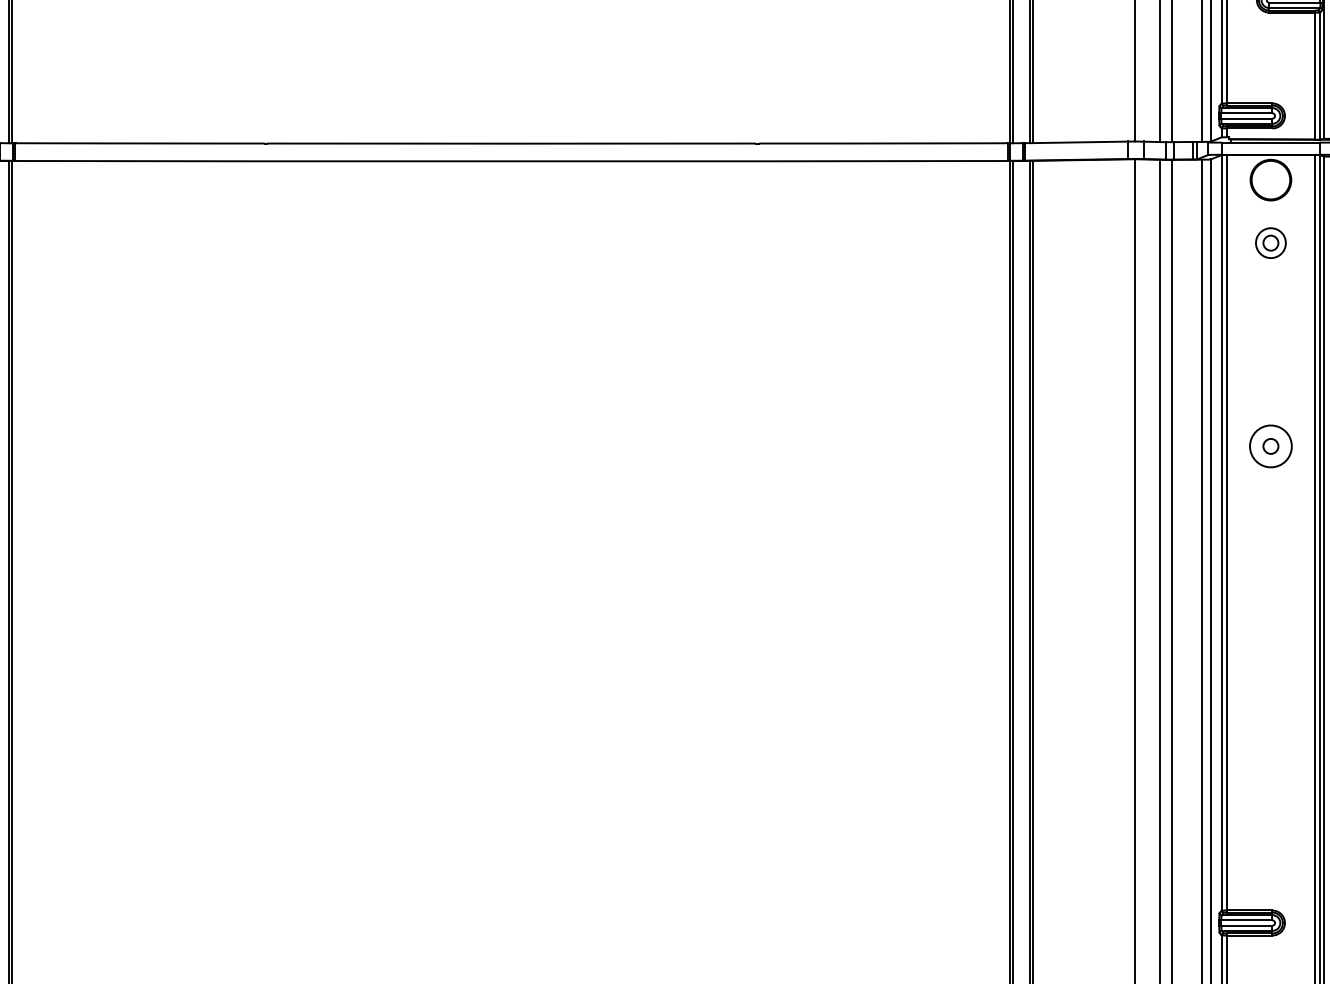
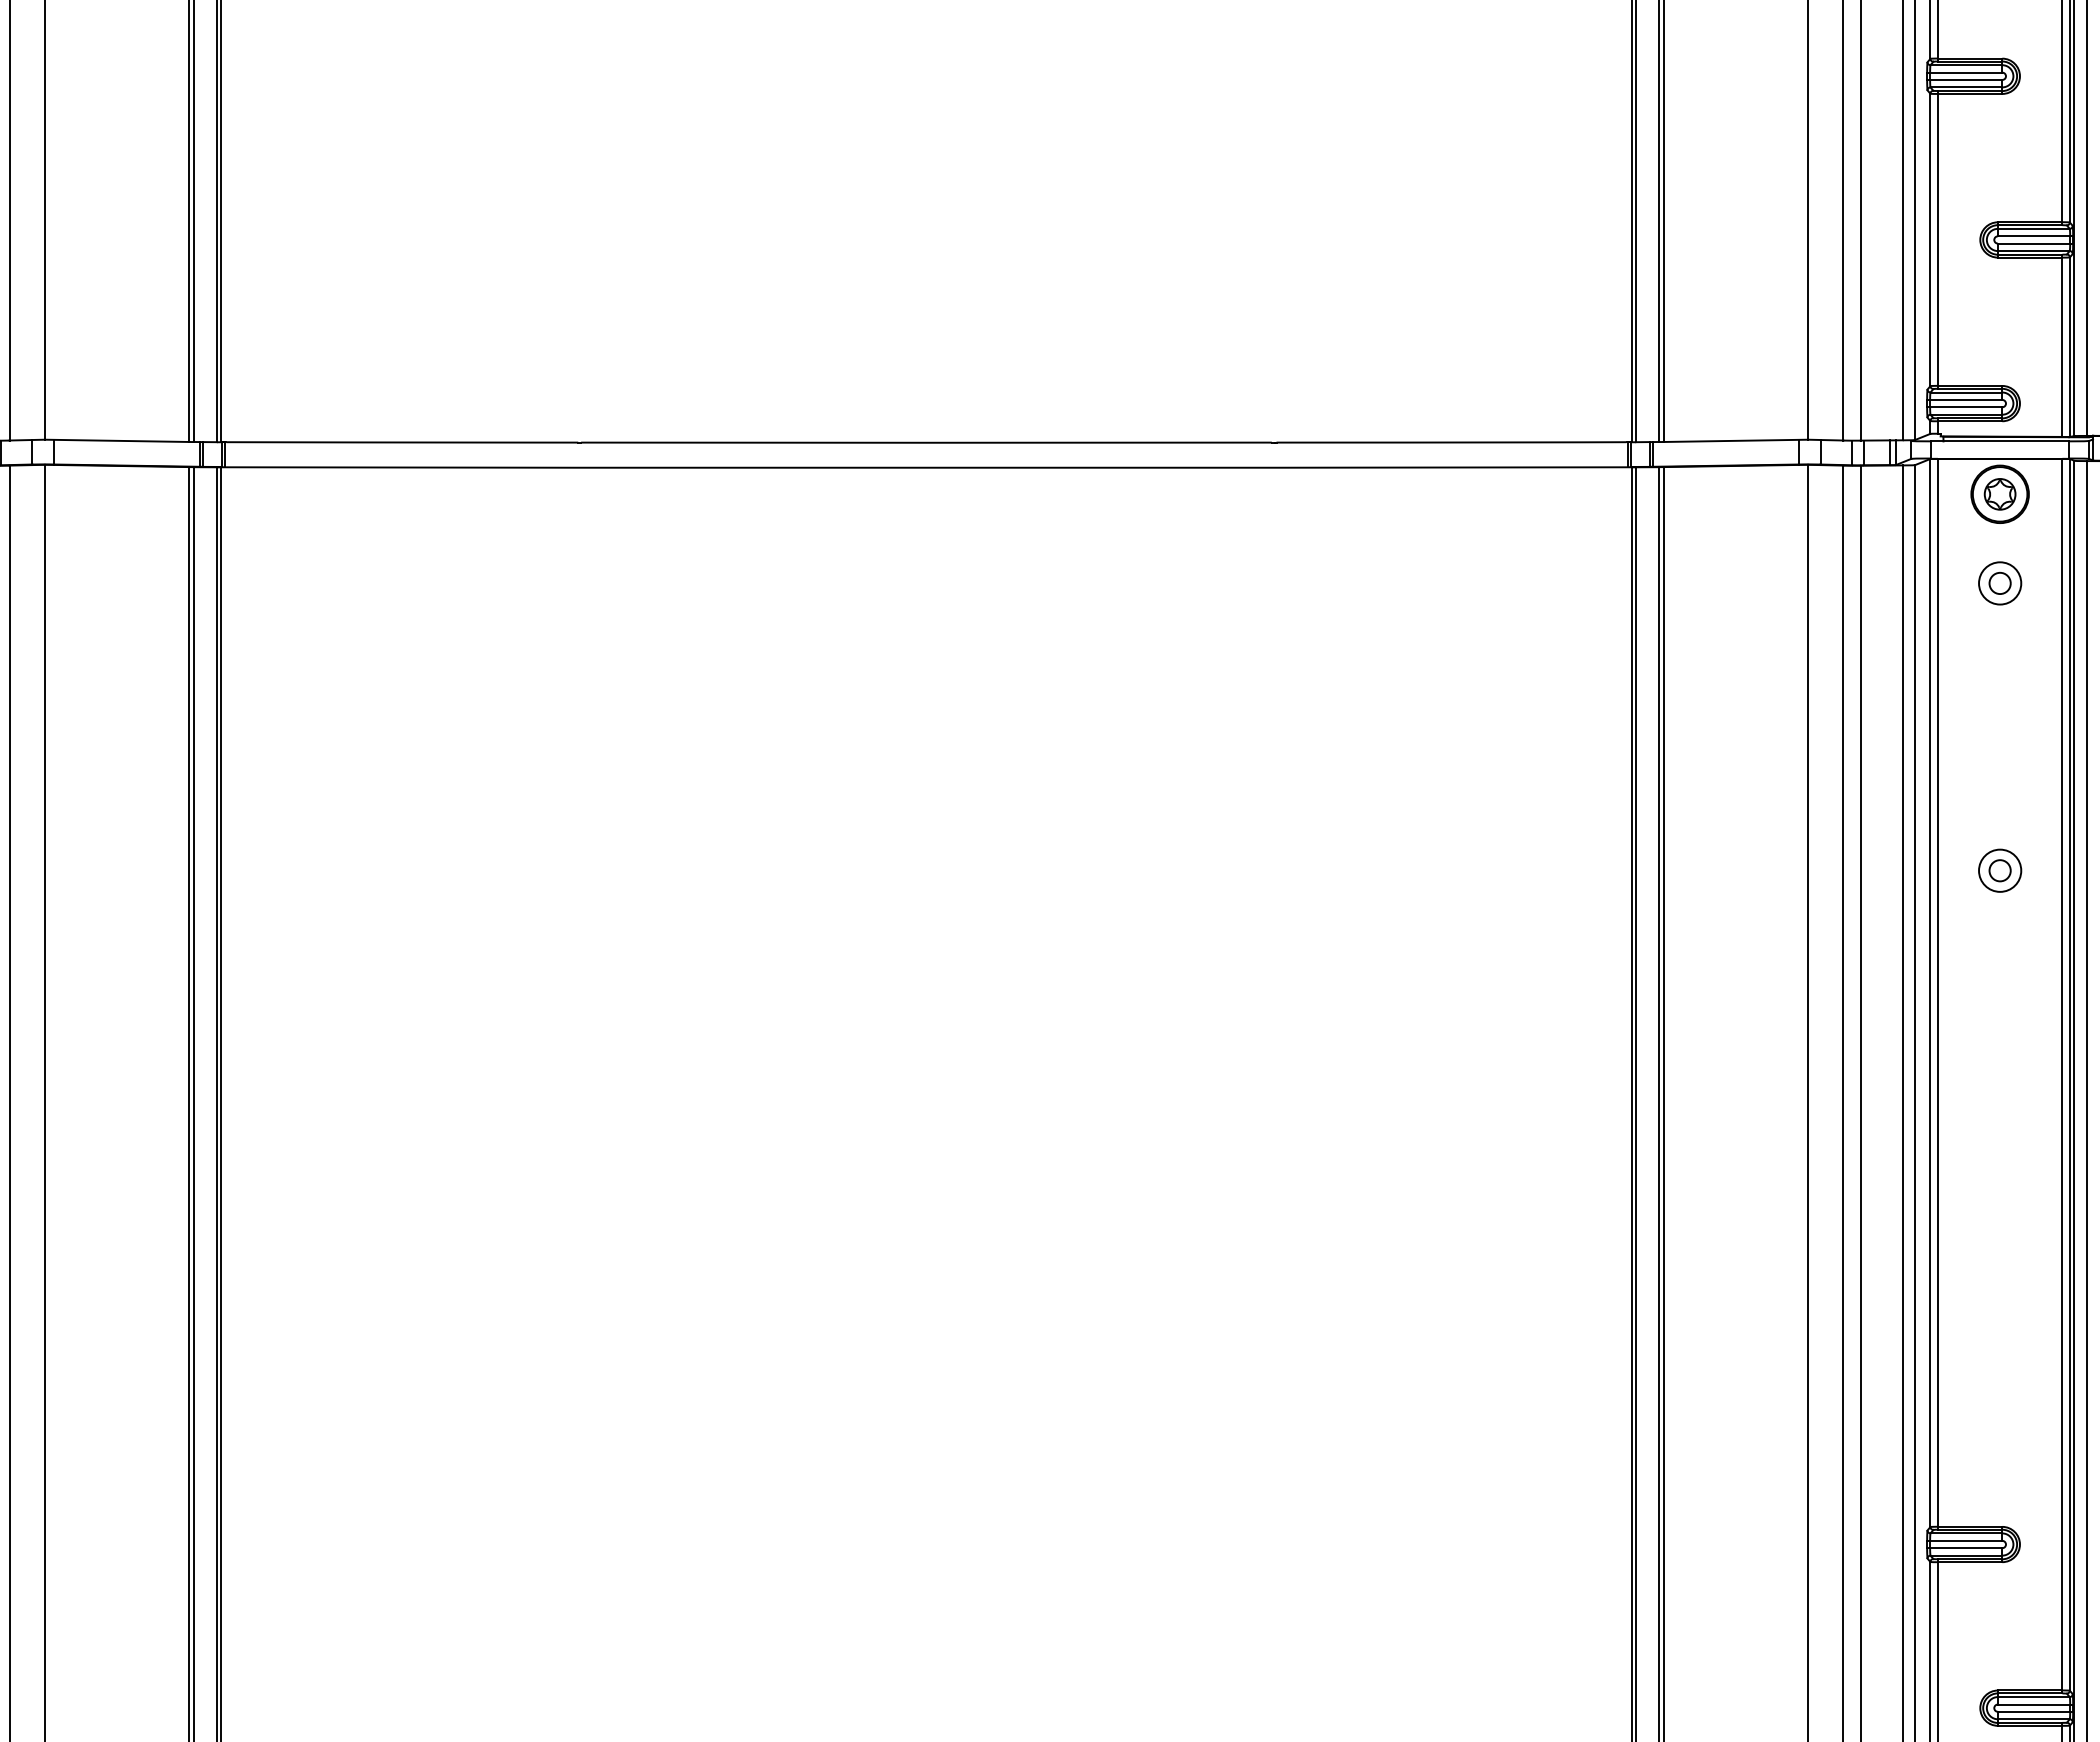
part: (1270, 180) -> (1999, 494), added
circle: (1271, 446) -> (2000, 870), size x0.71

